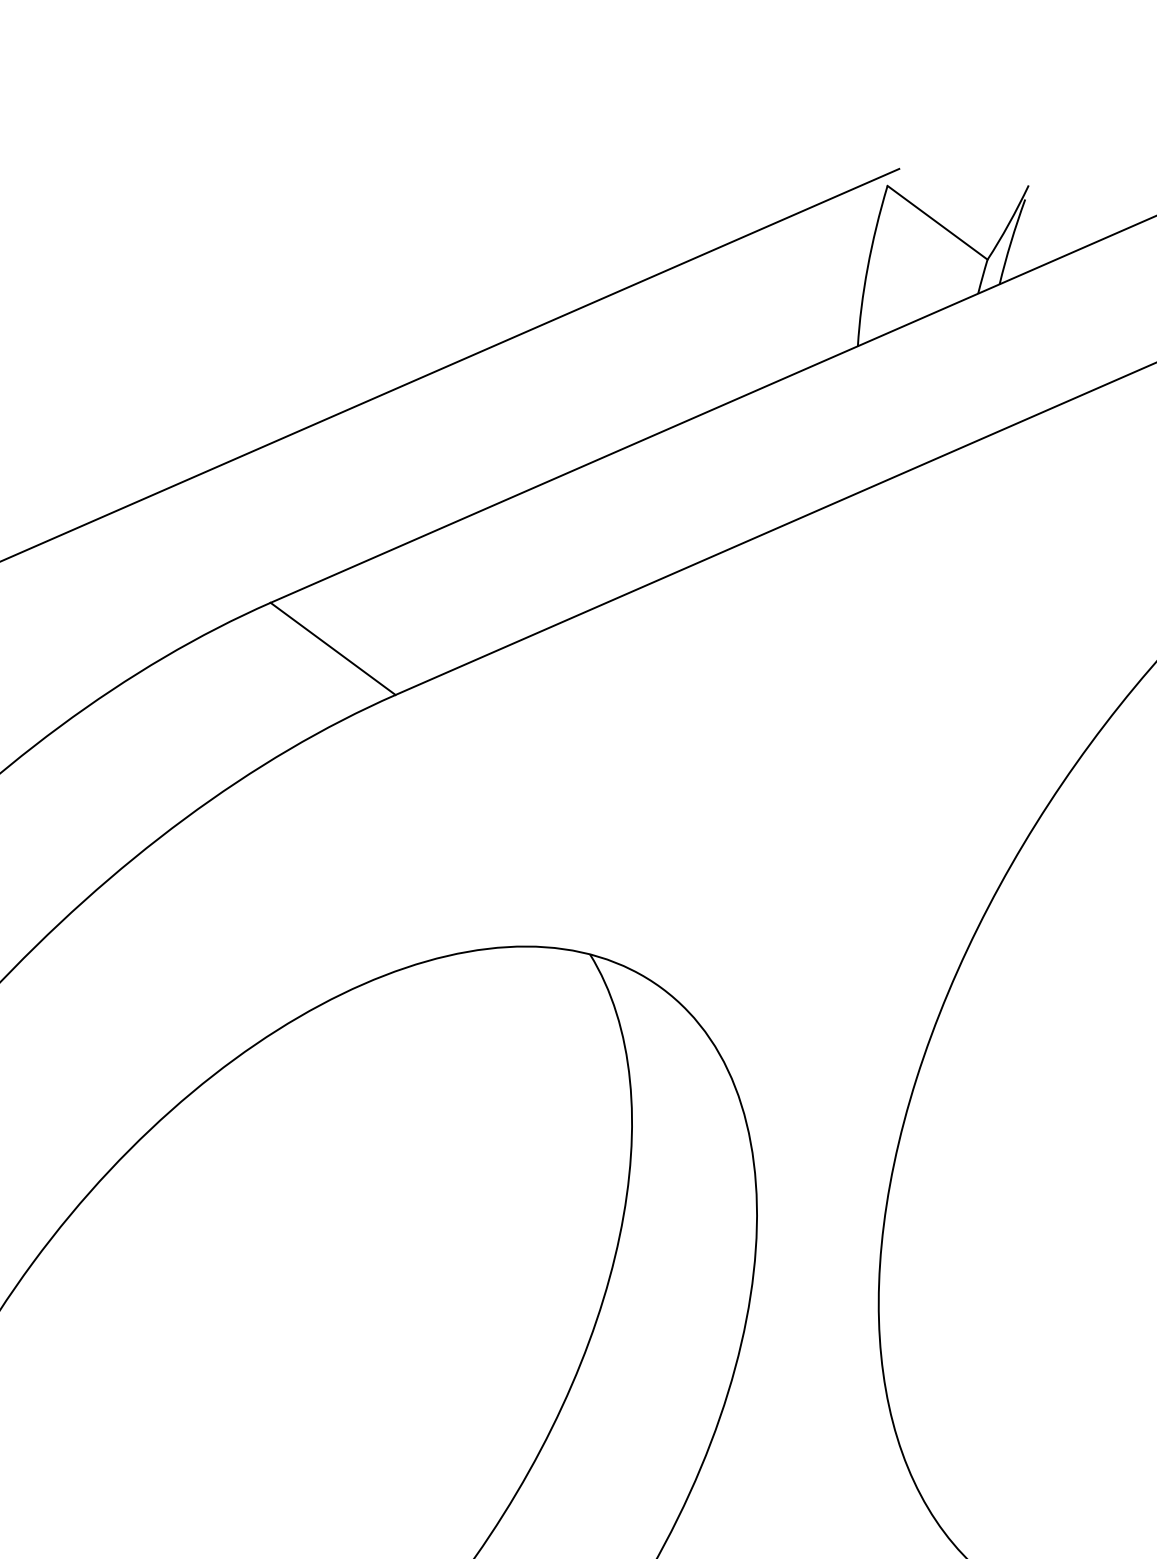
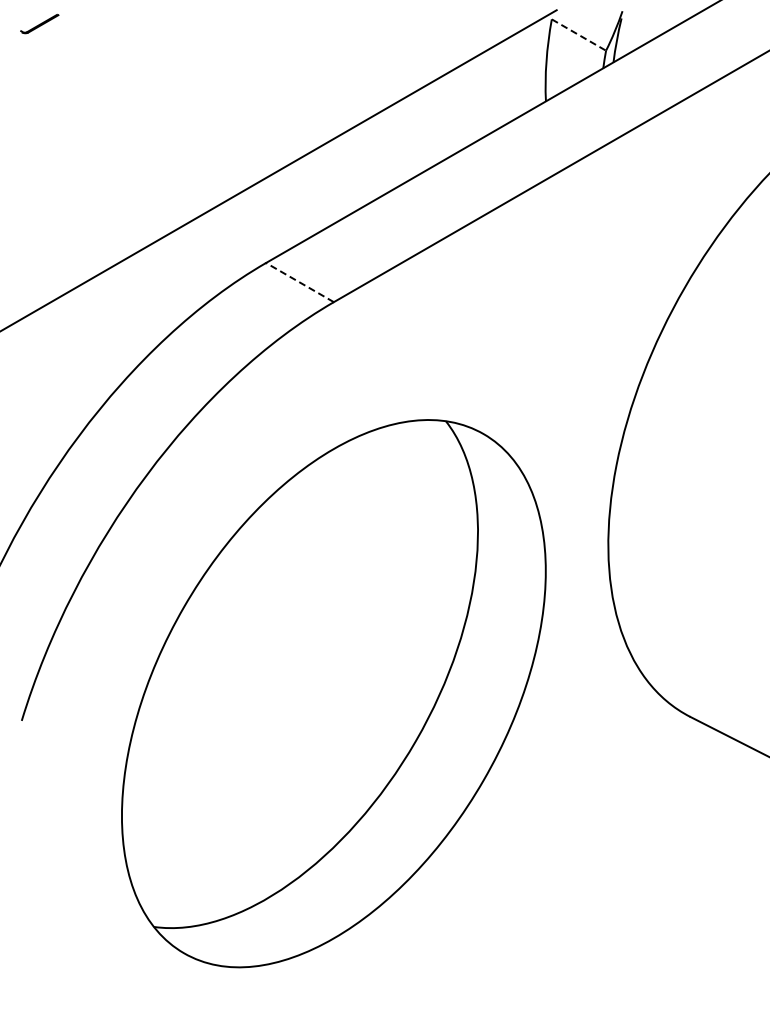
line: (938, 223) -> (579, 35), solid -> dashed
line: (332, 648) -> (299, 282), solid -> dashed

